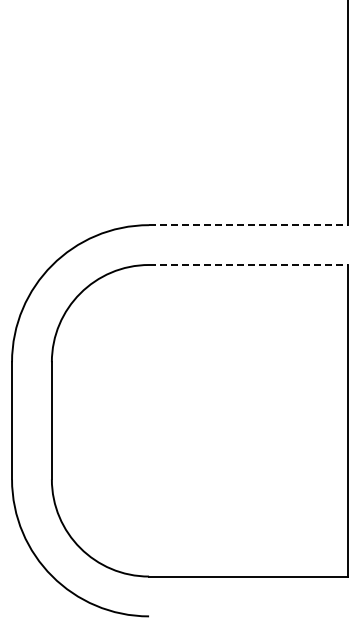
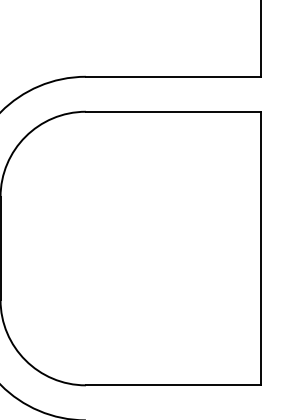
line: (248, 225) -> (173, 77), dashed -> solid
line: (248, 265) -> (173, 112), dashed -> solid

